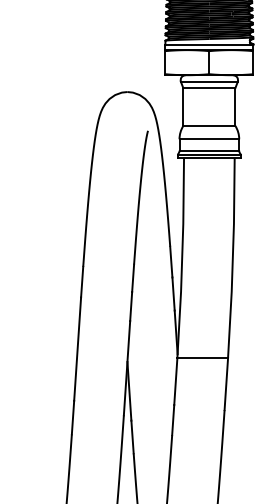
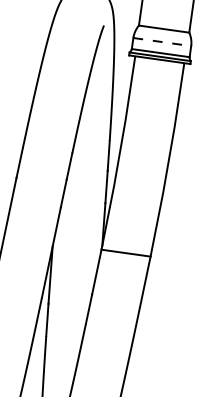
line: (209, 139) -> (162, 42), solid -> dashed

